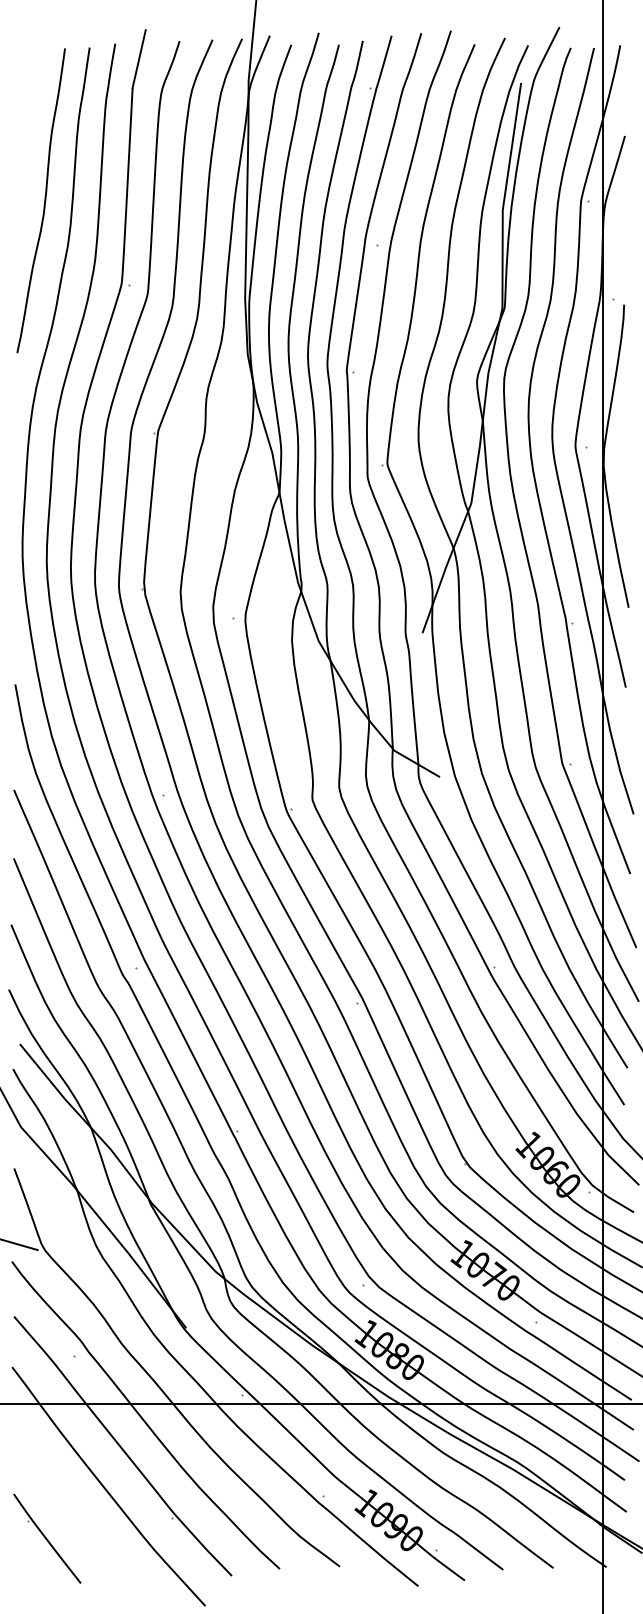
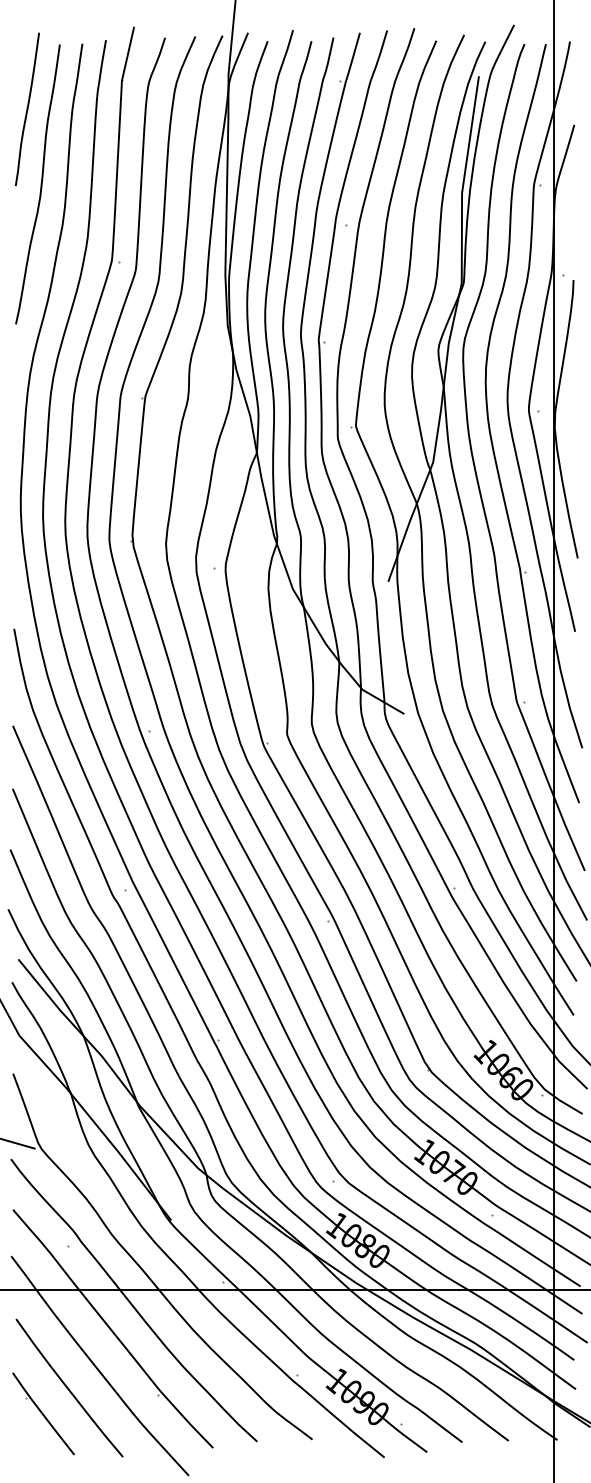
curve: (29, 118) -> (27, 108), added
curve: (74, 1510) -> (68, 1387), added

